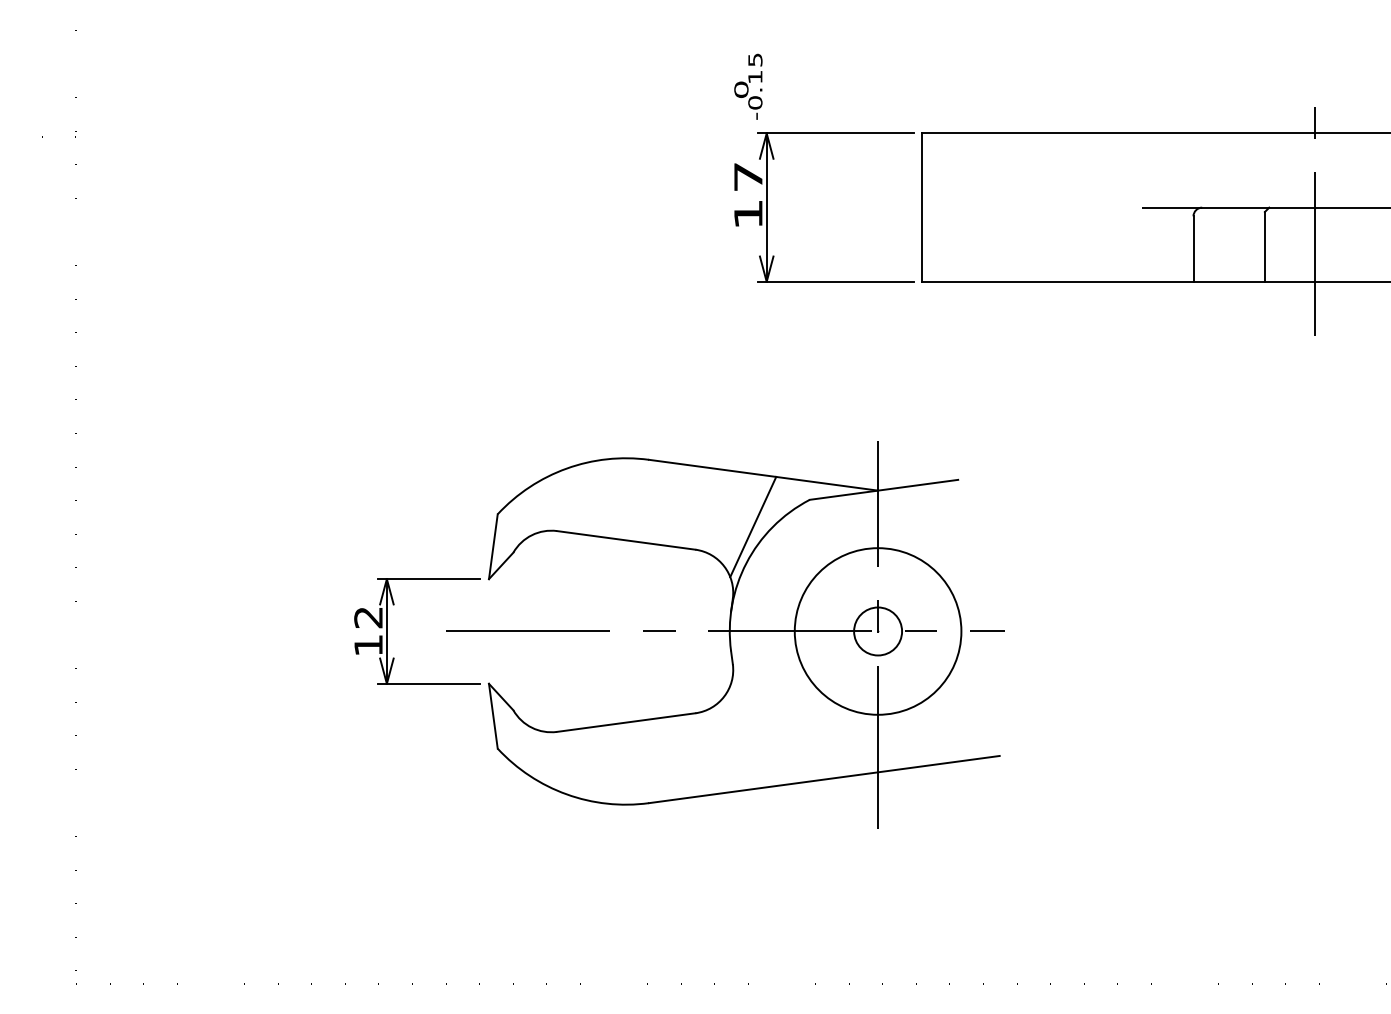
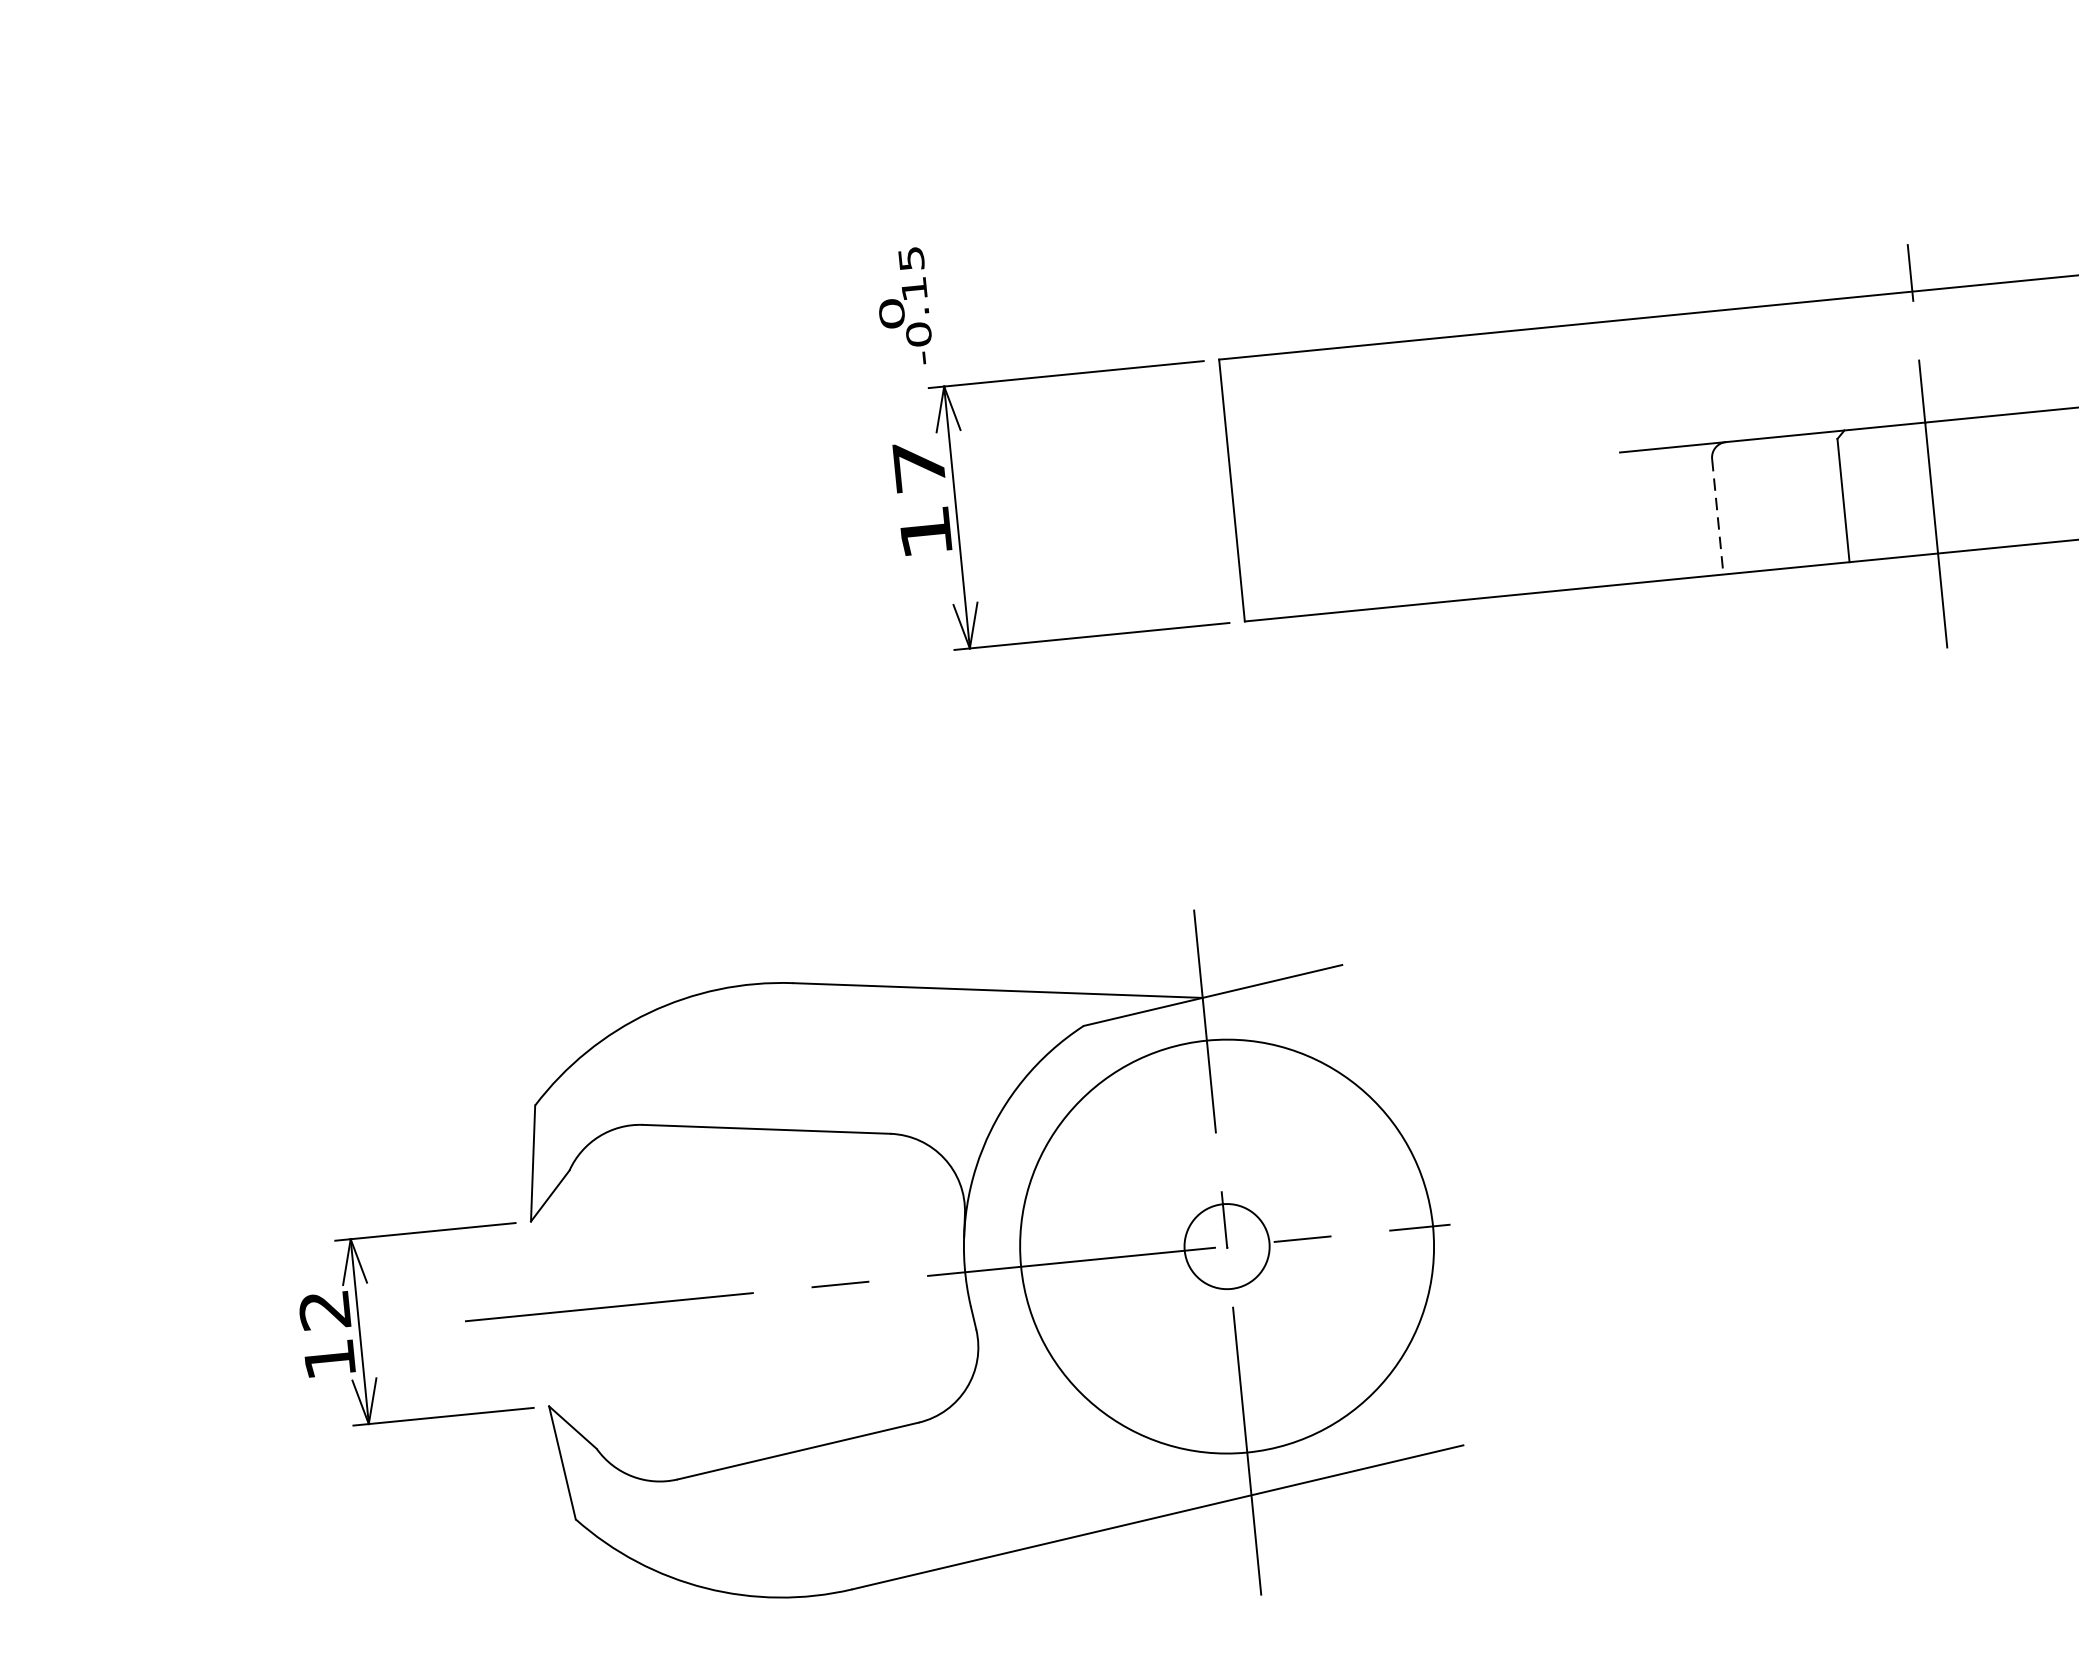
line: (1193, 249) -> (1717, 517), solid -> dashed
line: (753, 526) -> (988, 1082), removed
circle: (877, 631) -> (1226, 1246), size x1.4

